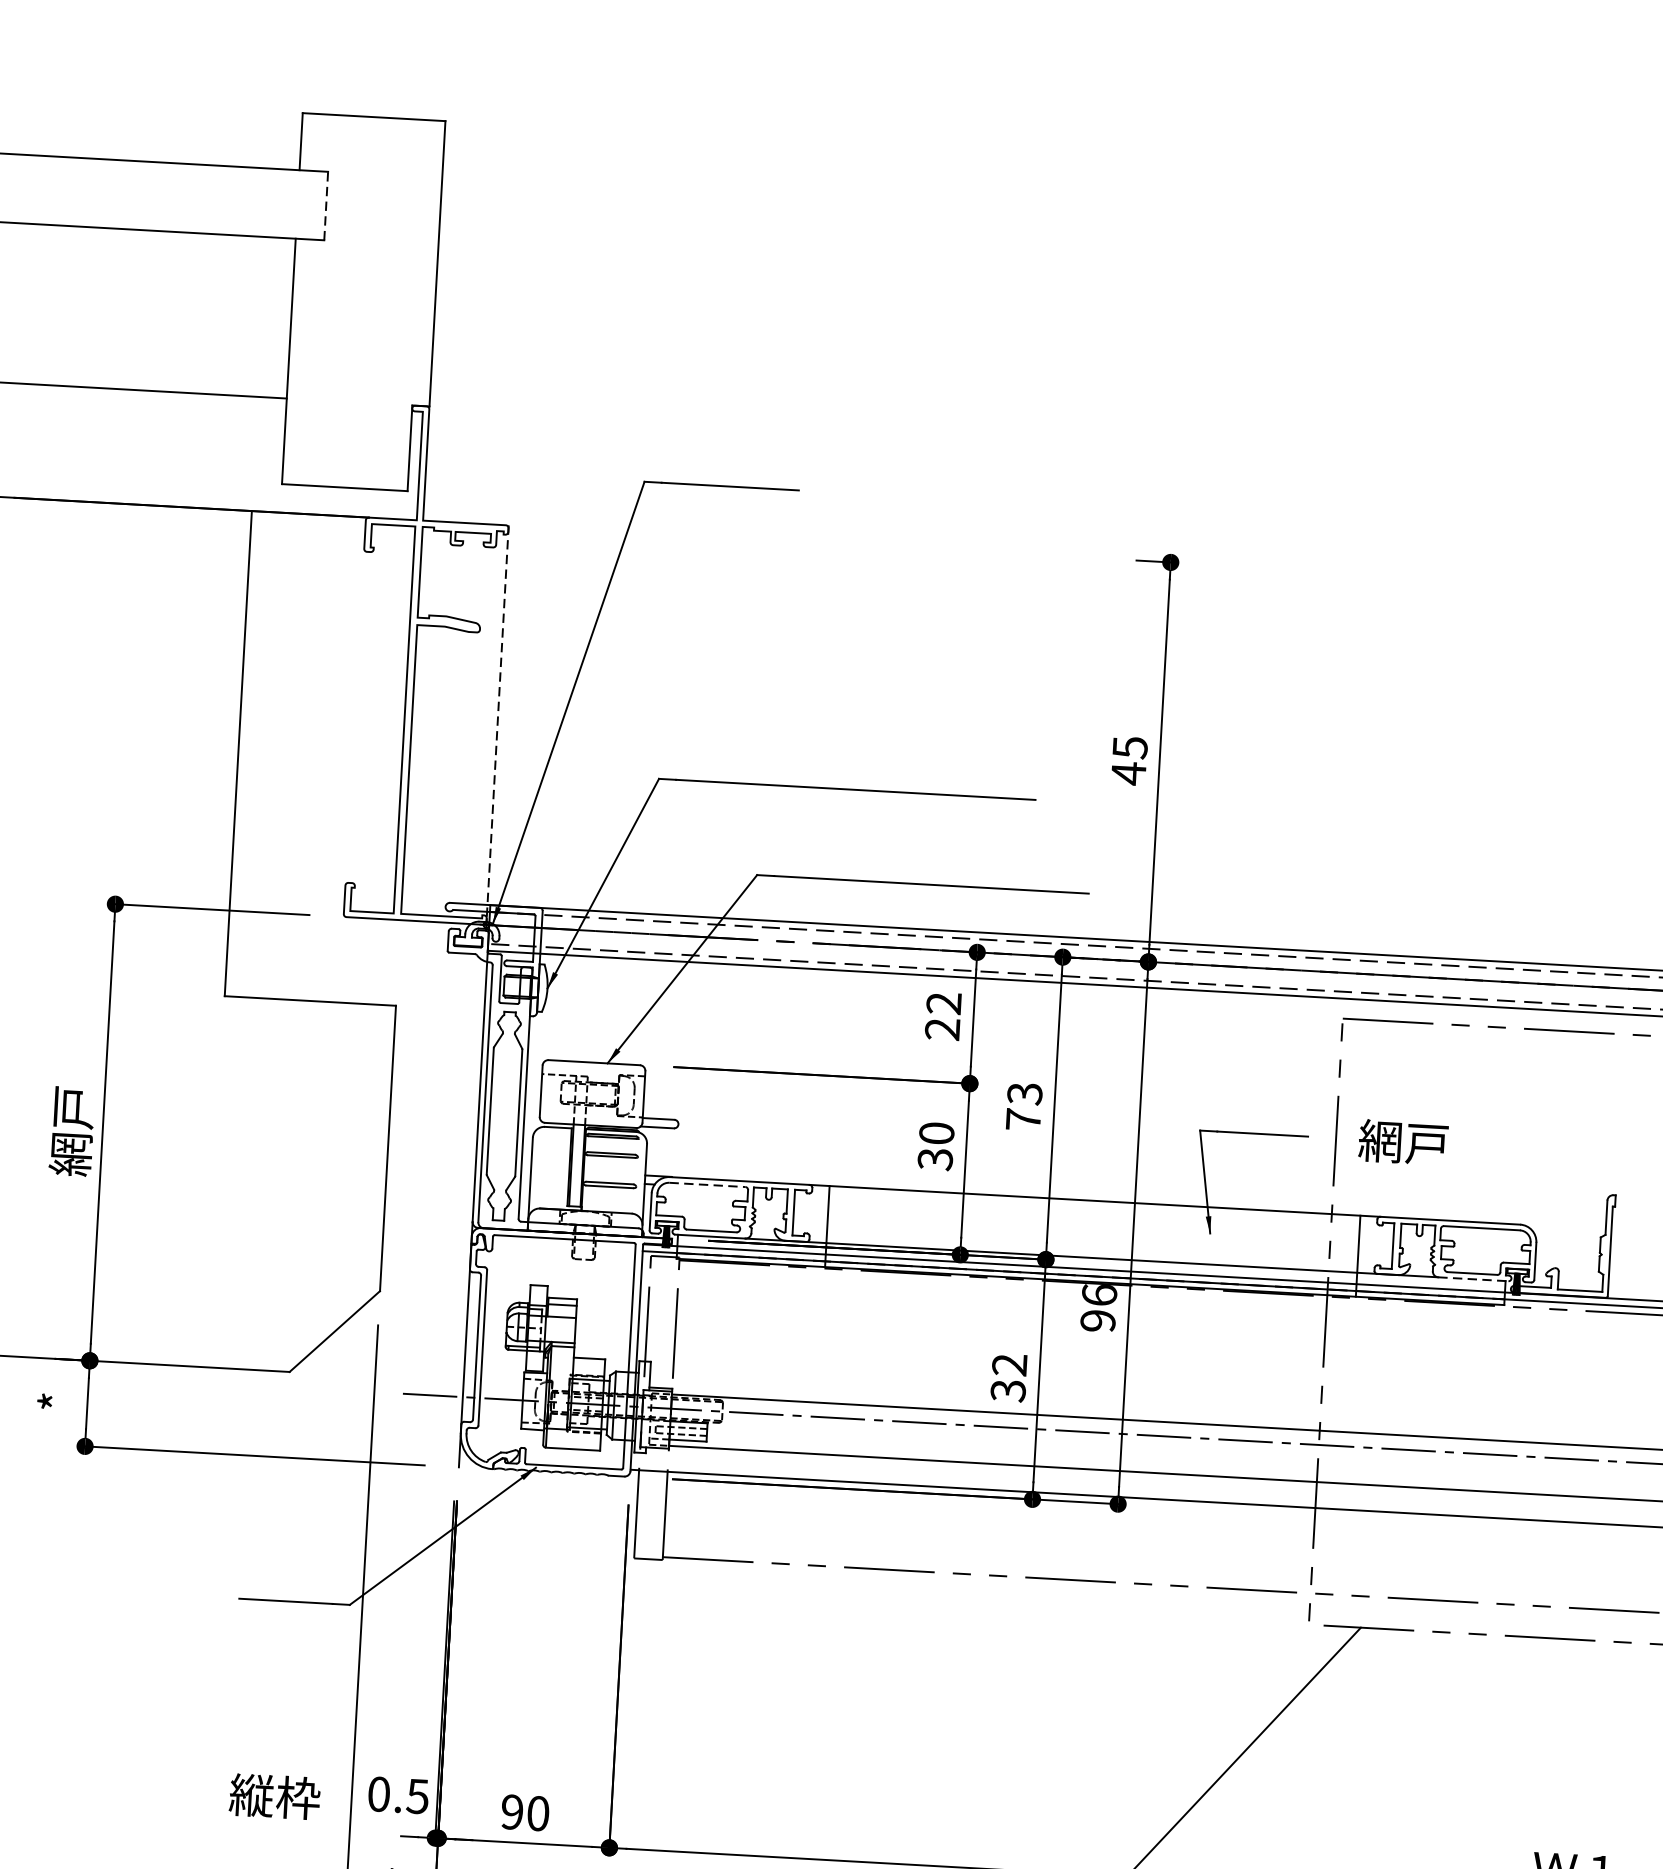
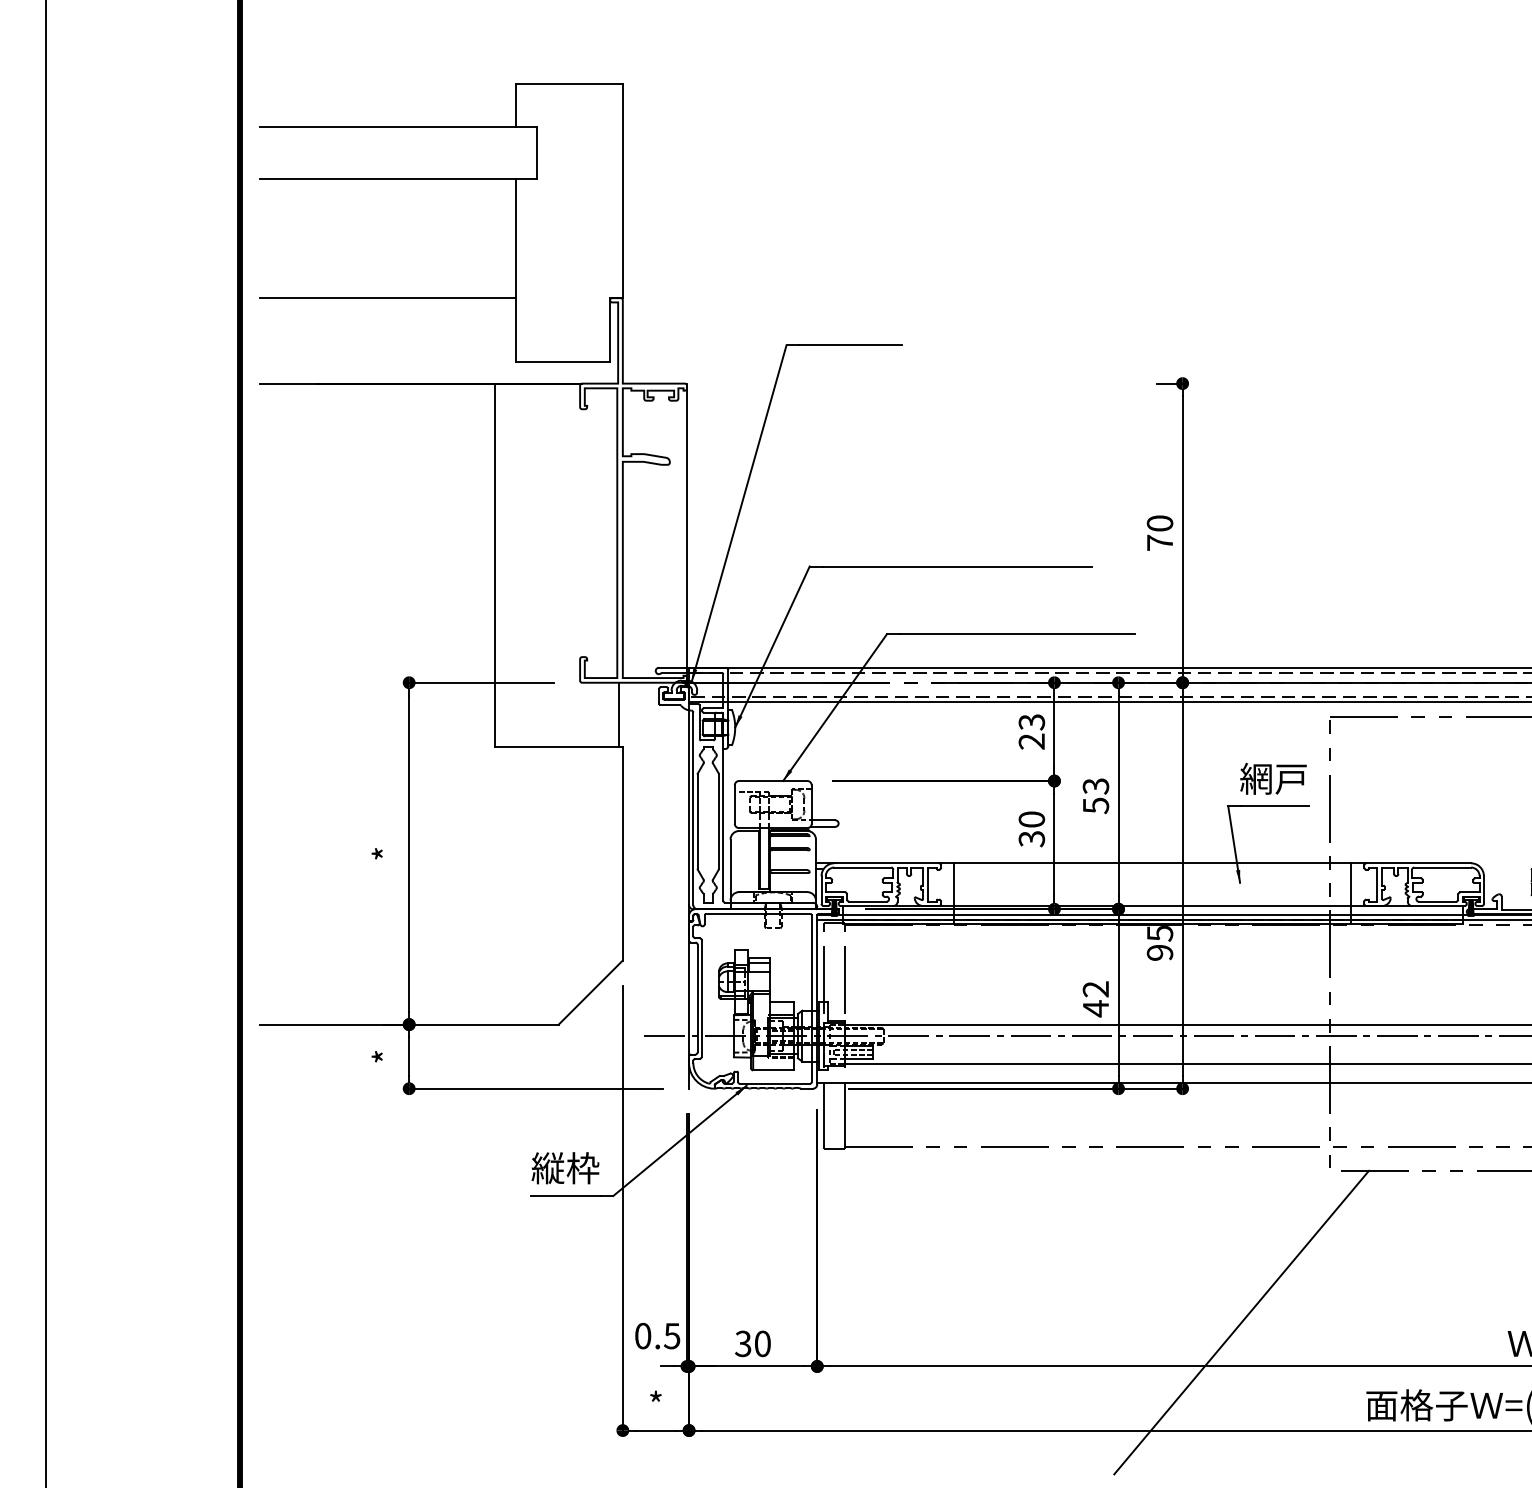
line: (326, 205) -> (537, 152), dashed -> solid
line: (496, 725) -> (686, 533), dashed -> solid
text: (1128, 760) -> (1159, 533), 45 -> 70
line: (392, 962) -> (618, 714), added
text: (944, 1003) -> (1032, 722), 22 -> 23
text: (1024, 1119) -> (1096, 805), 73 -> 53
text: (72, 1131) -> (386, 854), 網戸 -> *
text: (1403, 1142) -> (1273, 778), moved
line: (708, 1184) -> (863, 867), dashed -> solid
line: (1473, 1279) -> (1438, 906), dashed -> solid
text: (1098, 1295) -> (1159, 933), 96 -> 95
text: (1007, 1390) -> (1095, 1008), 32 -> 42
text: (274, 1797) -> (565, 1168), moved
text: (512, 1811) -> (743, 1343), 90 -> 30

